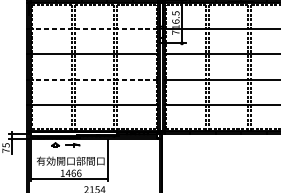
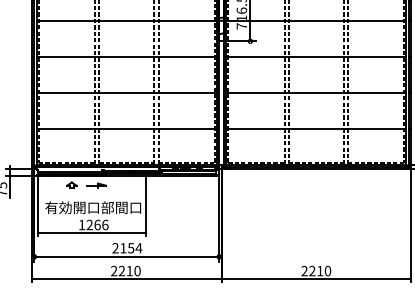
line: (94, 28) -> (126, 20), dashed -> solid
line: (94, 79) -> (126, 92), dashed -> solid
text: (68, 173) -> (89, 224), 1466 -> 1266

